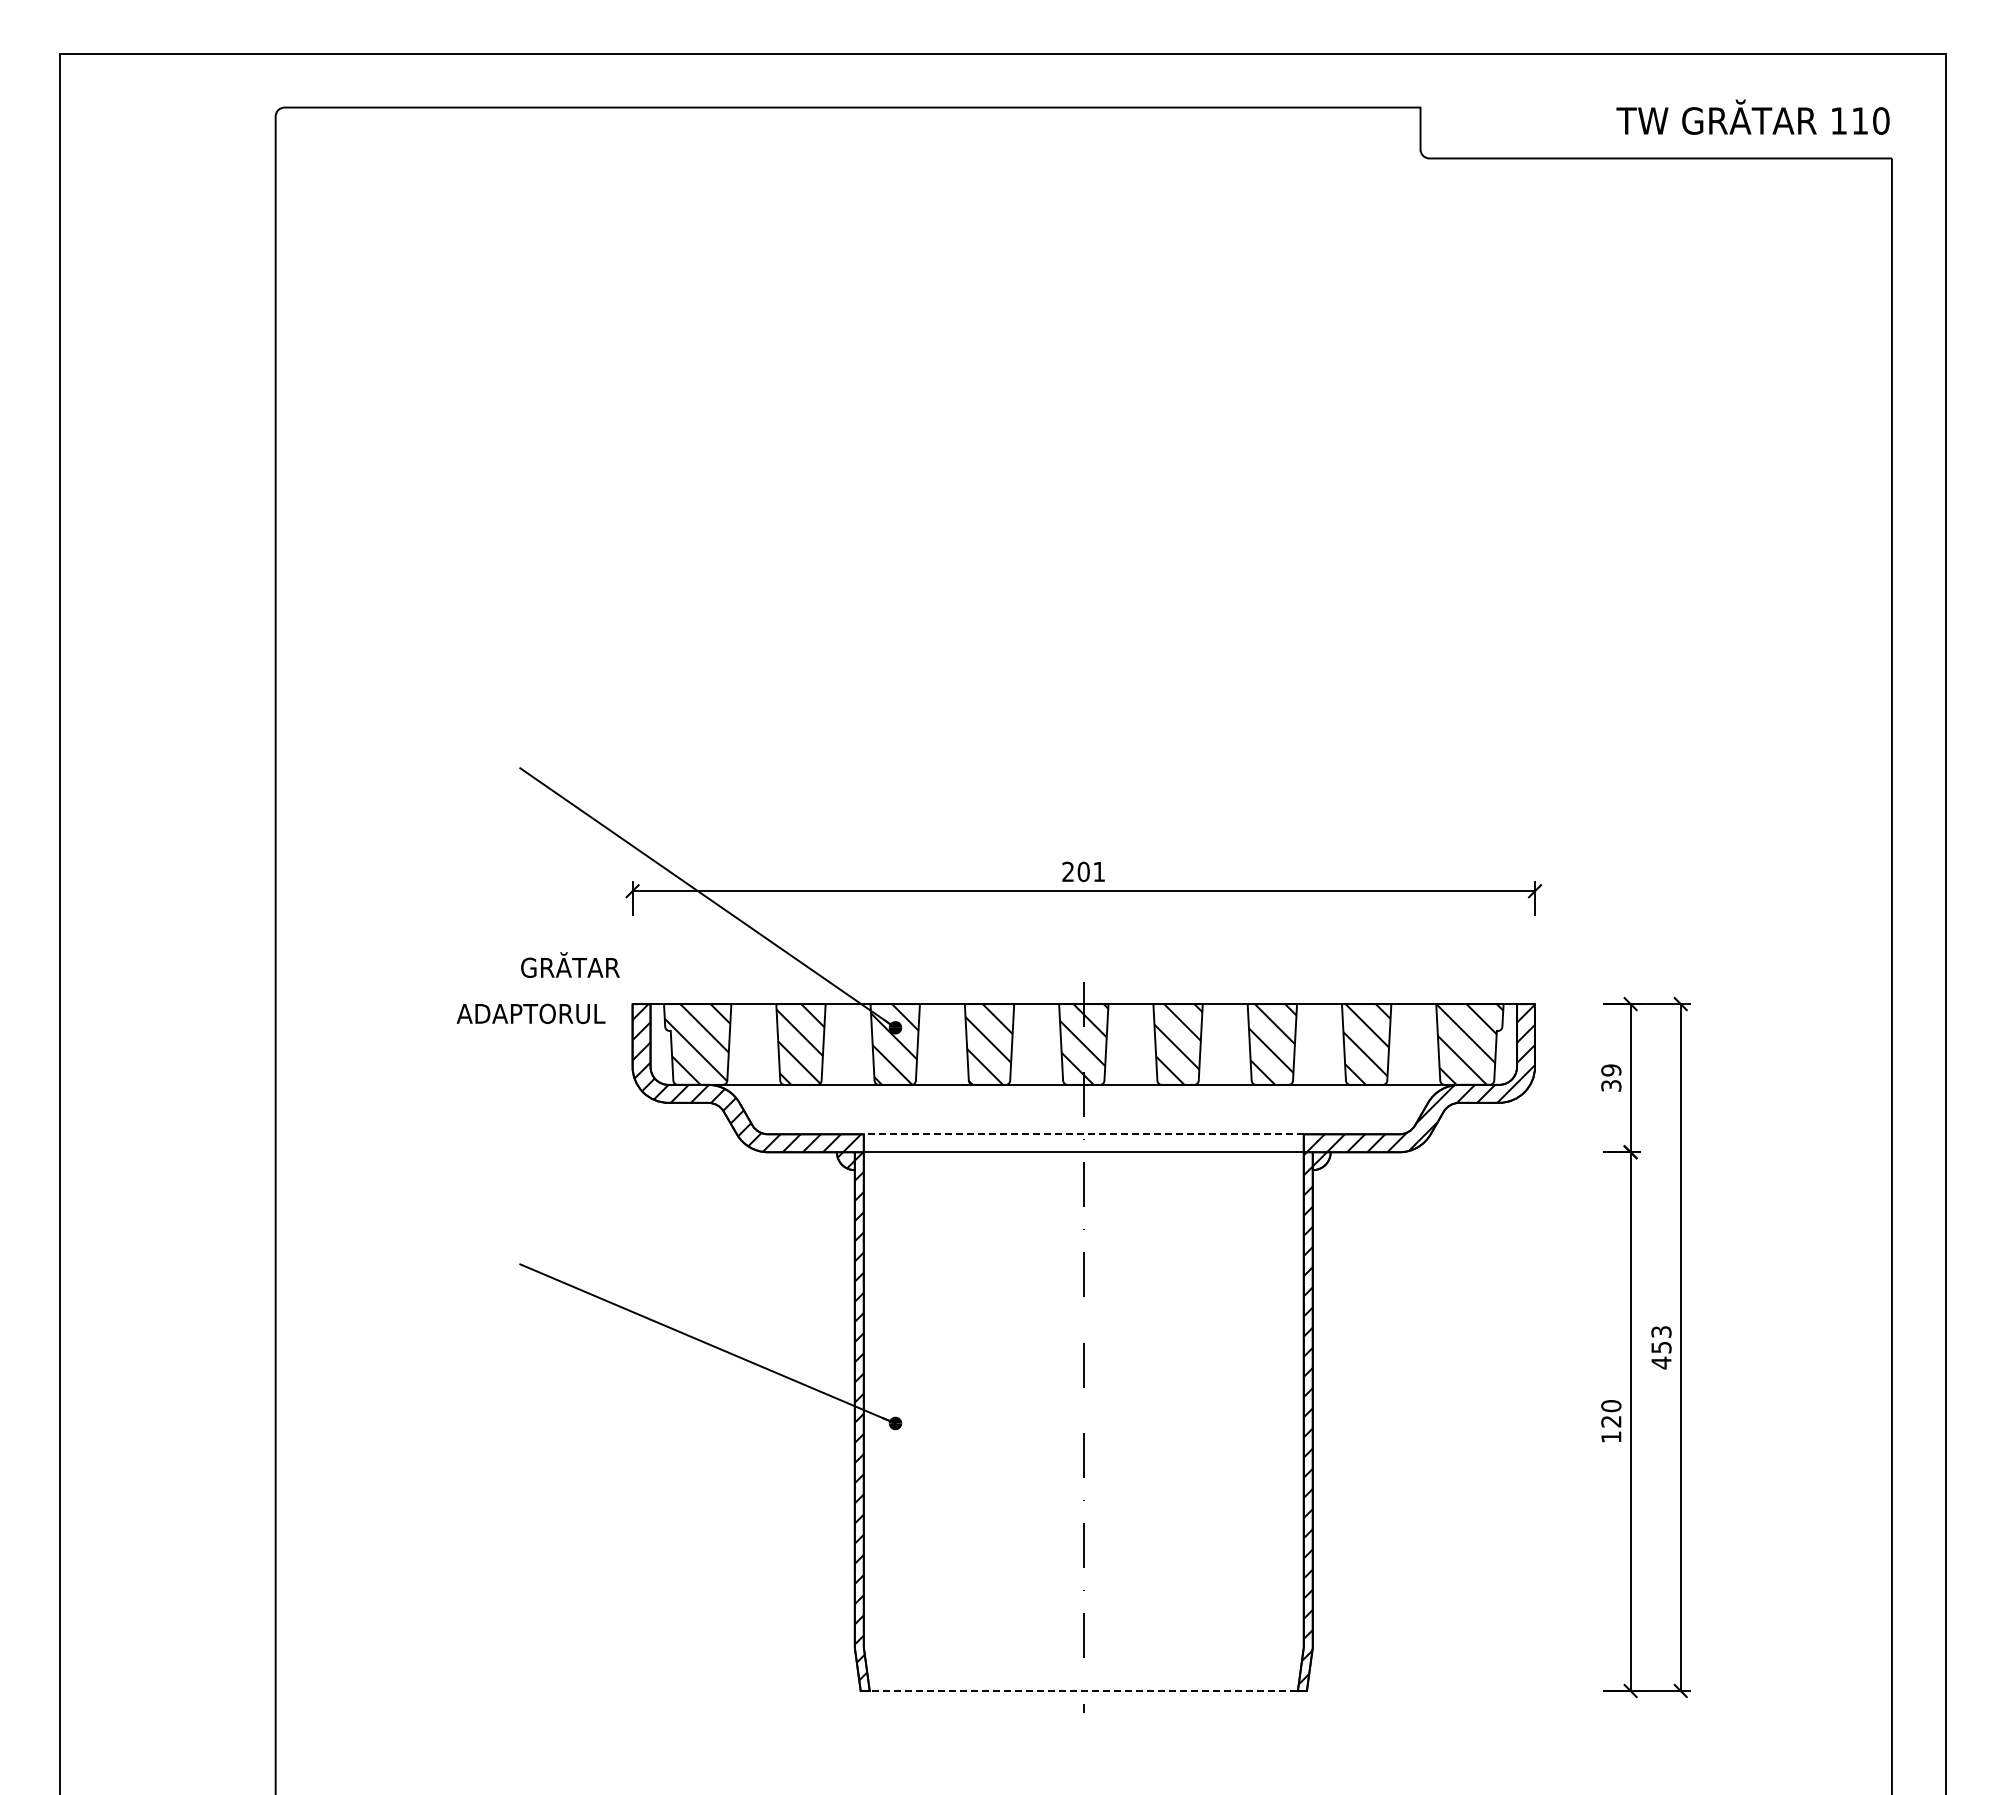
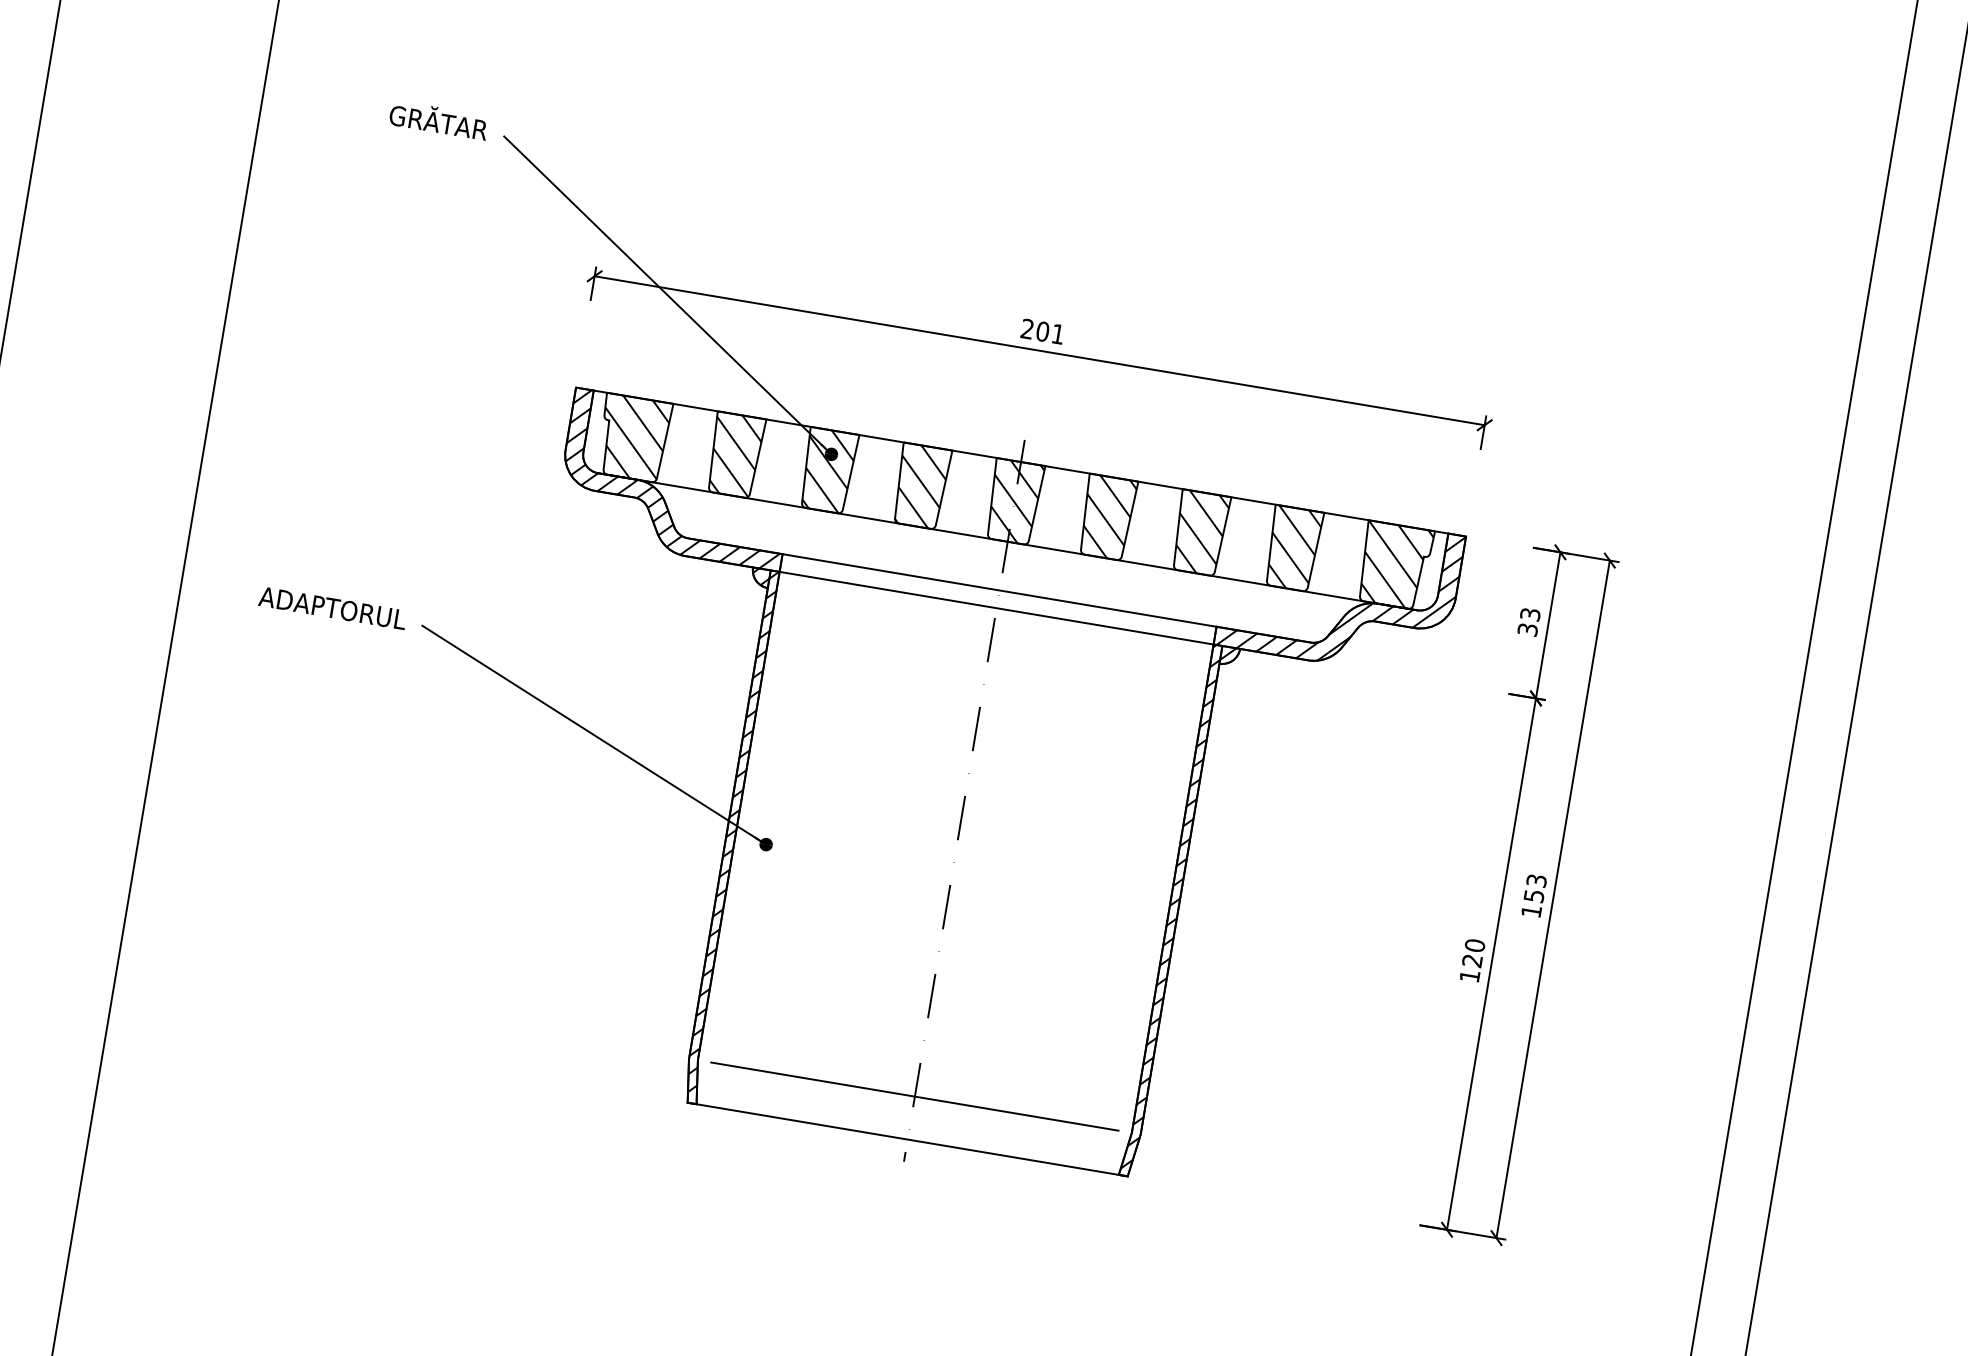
text: (570, 964) -> (439, 119), moved
text: (530, 1013) -> (332, 607), moved
text: (1611, 1070) -> (1530, 614), 39 -> 33
line: (1083, 1134) -> (999, 590), dashed -> solid
text: (1661, 1362) -> (1531, 910), 453 -> 153
line: (1083, 1647) -> (914, 1096), added
line: (1084, 1691) -> (908, 1140), dashed -> solid

